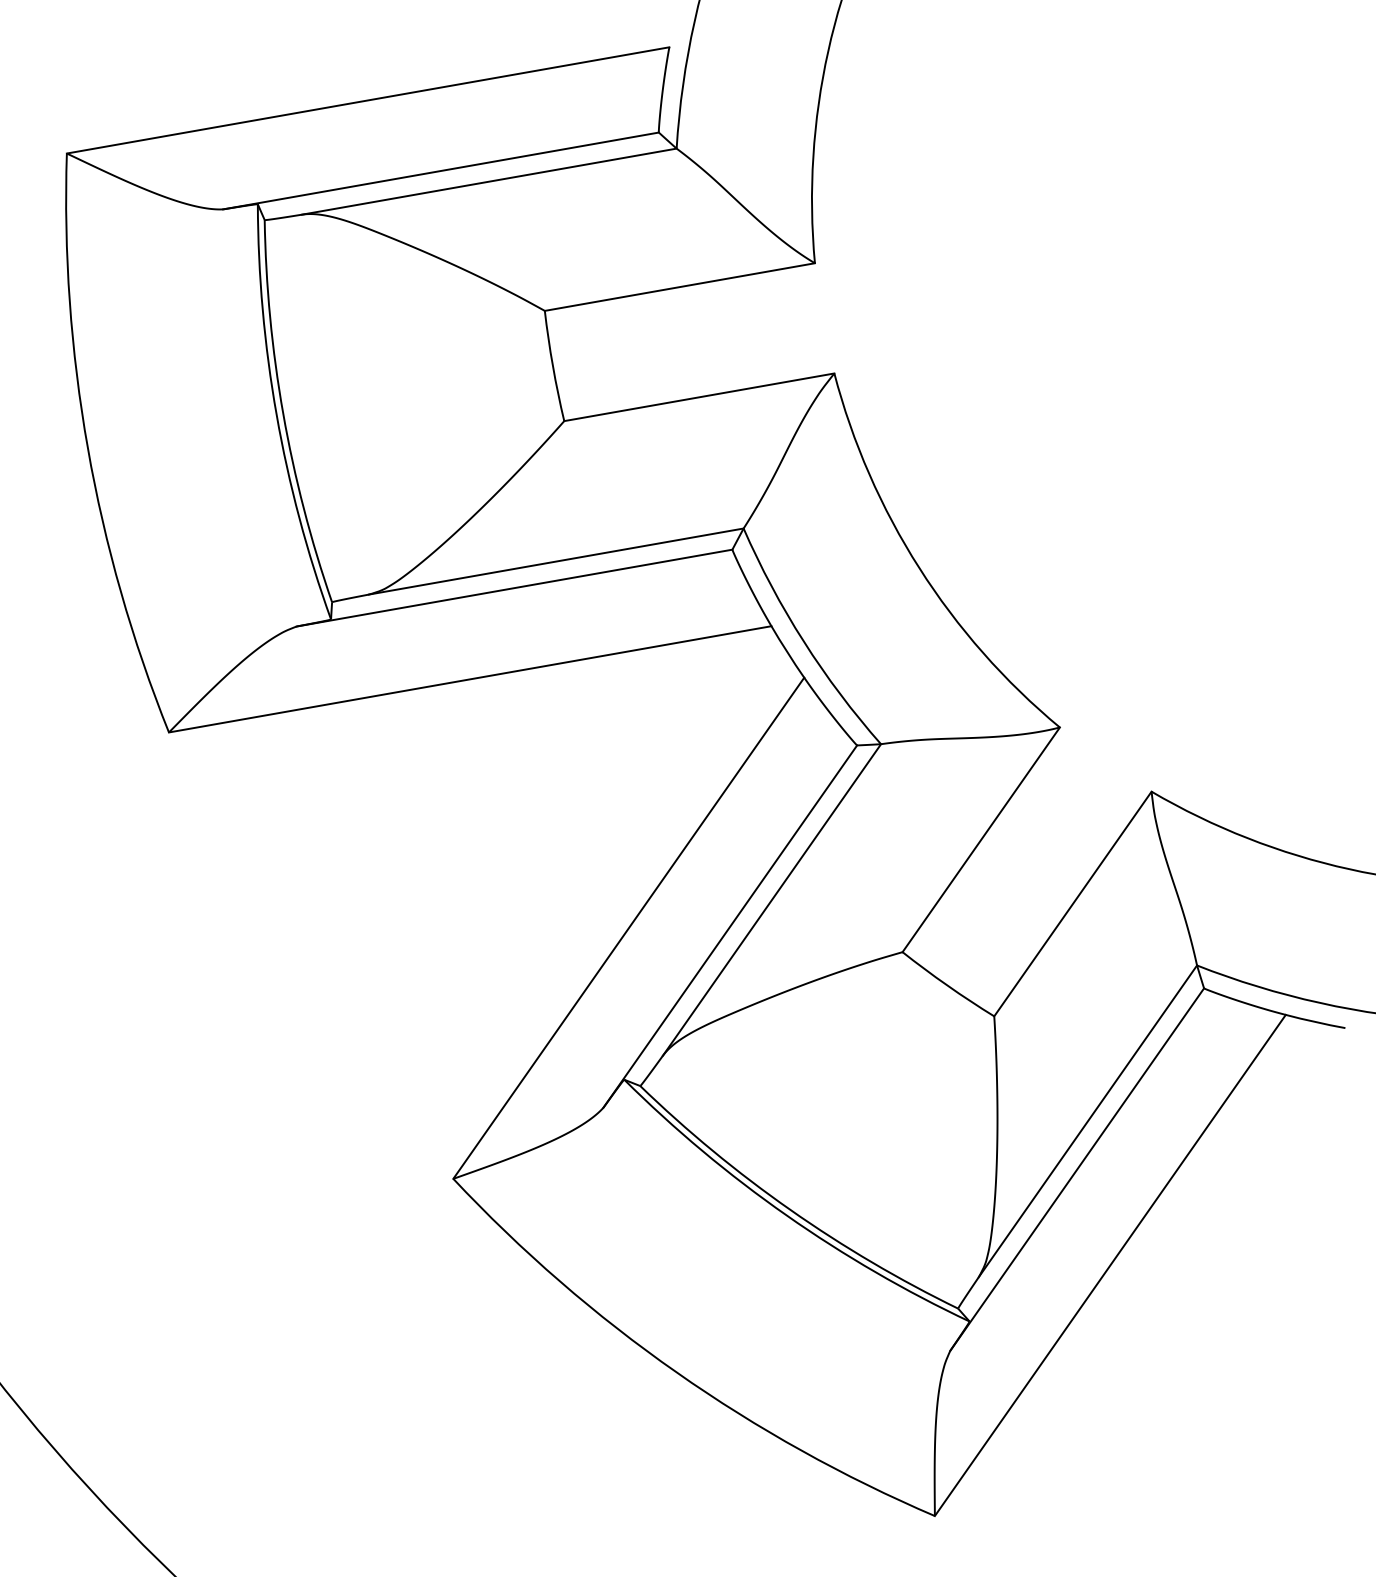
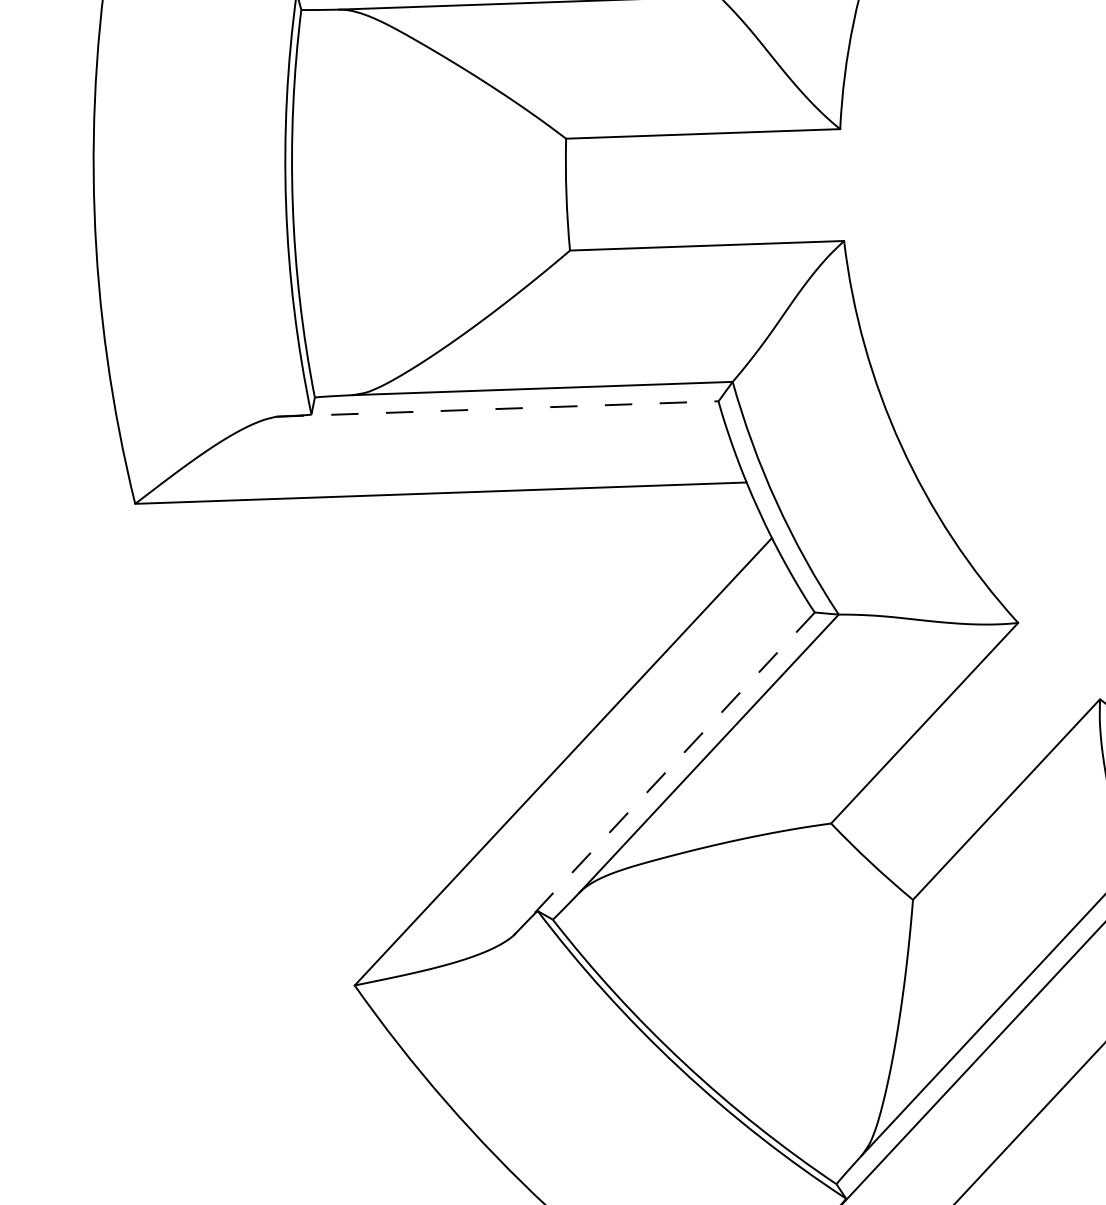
line: (515, 588) -> (498, 409), solid -> dashed
line: (729, 927) -> (663, 775), solid -> dashed

